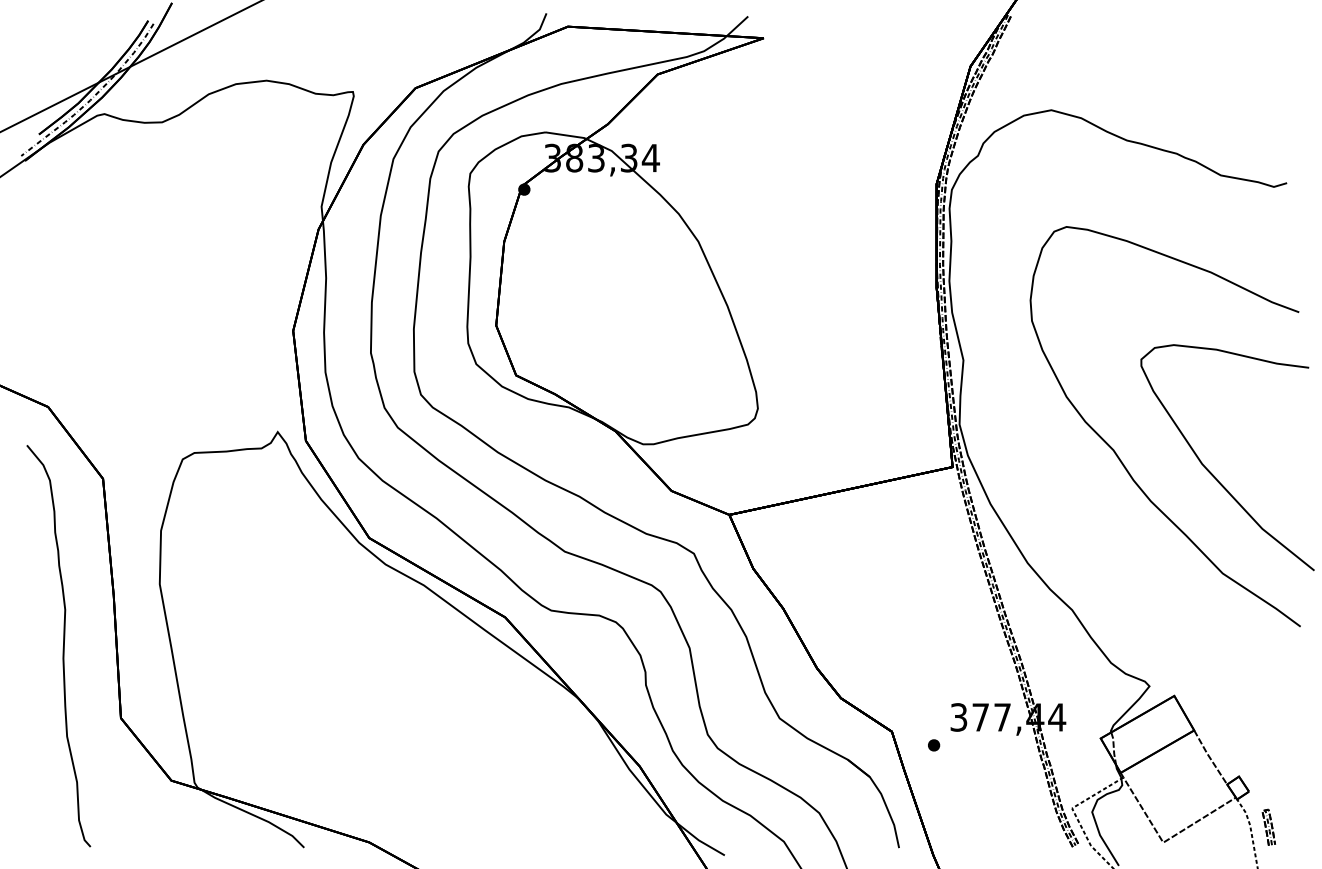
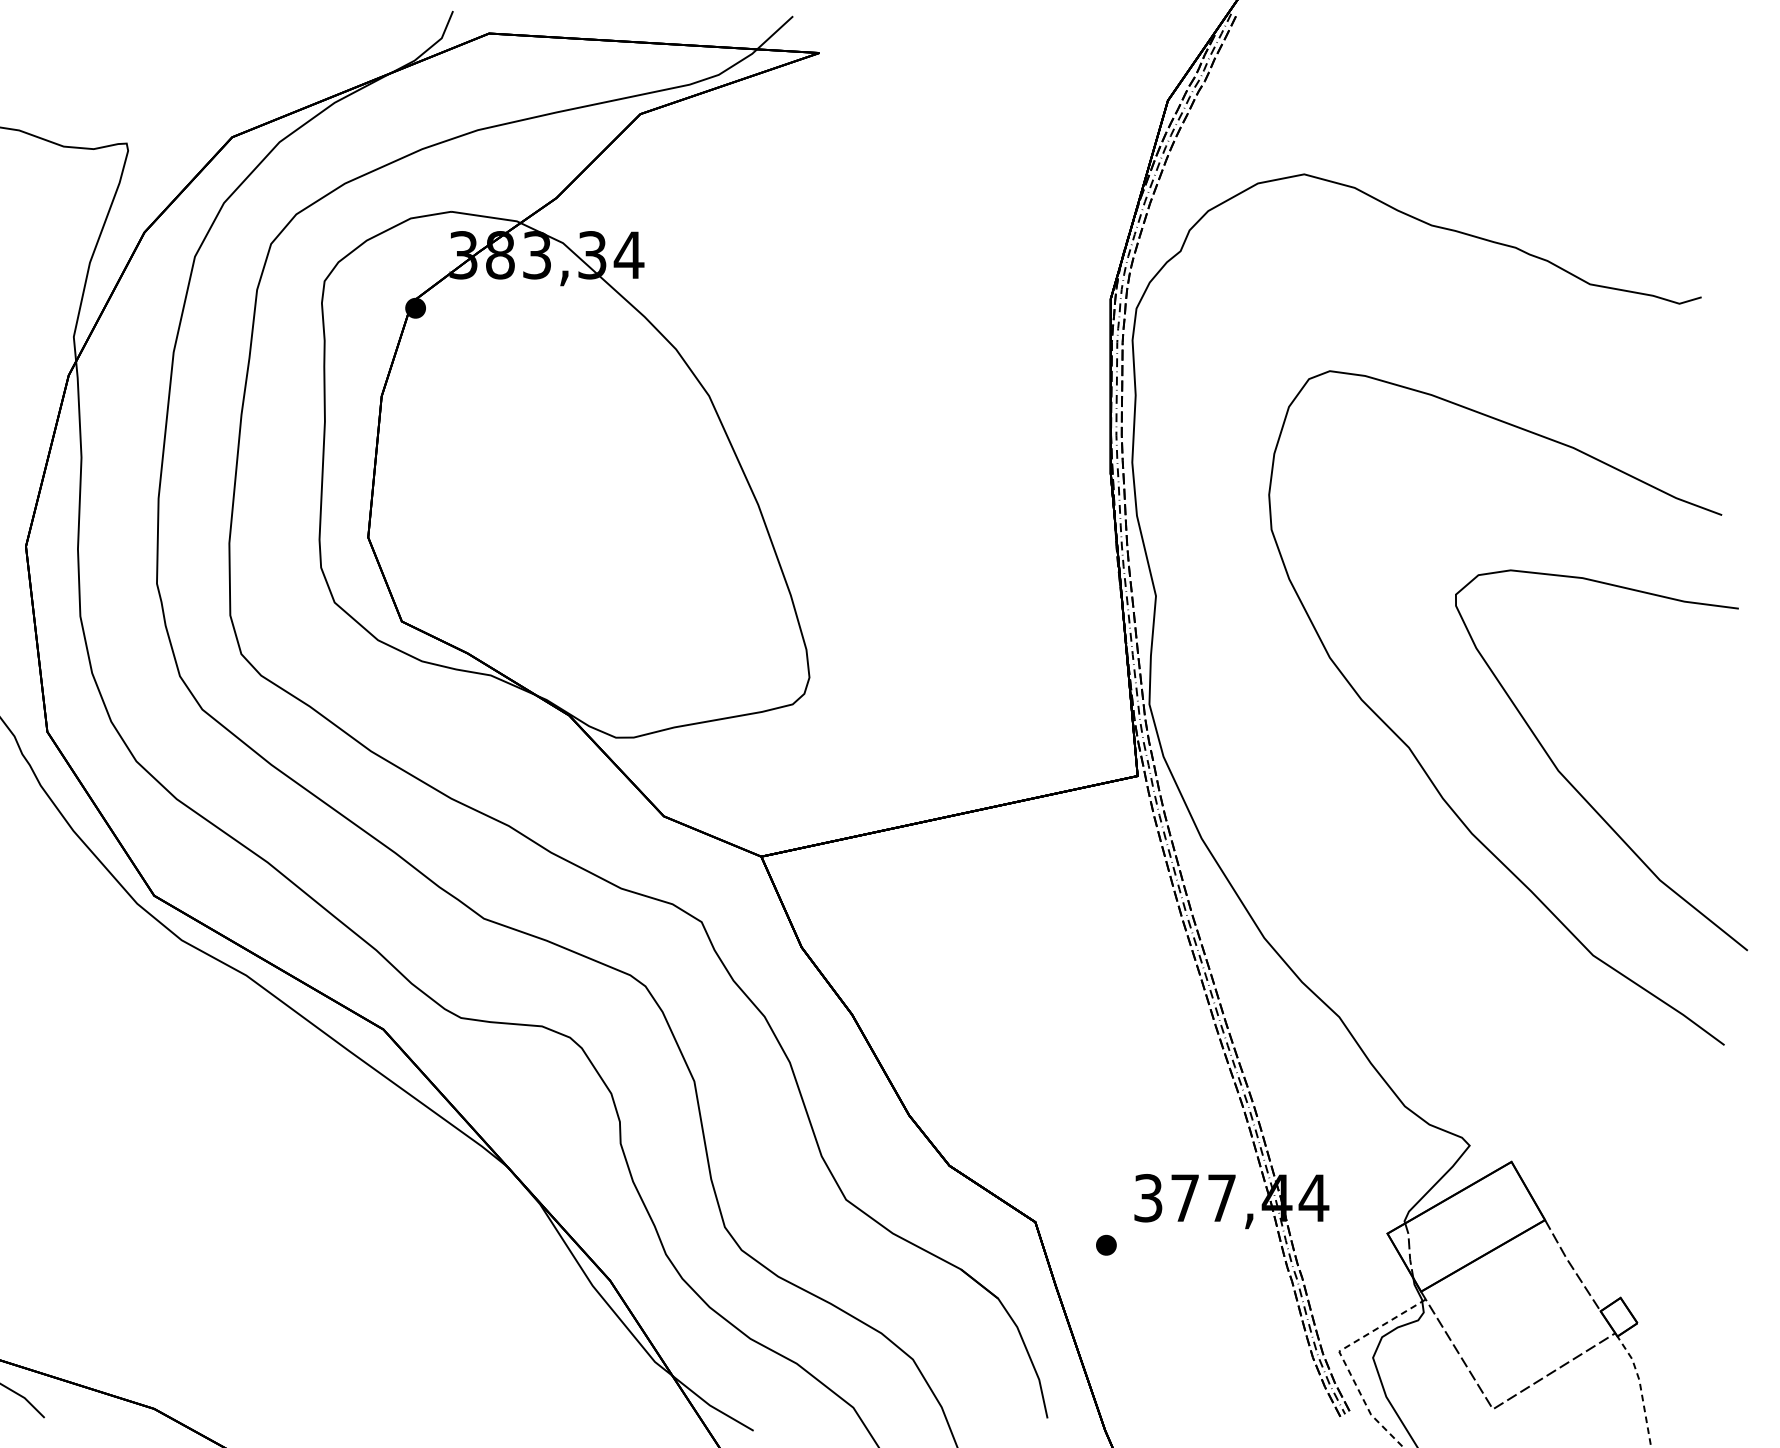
part: (1268, 826) -> (1670, 1382), removed

